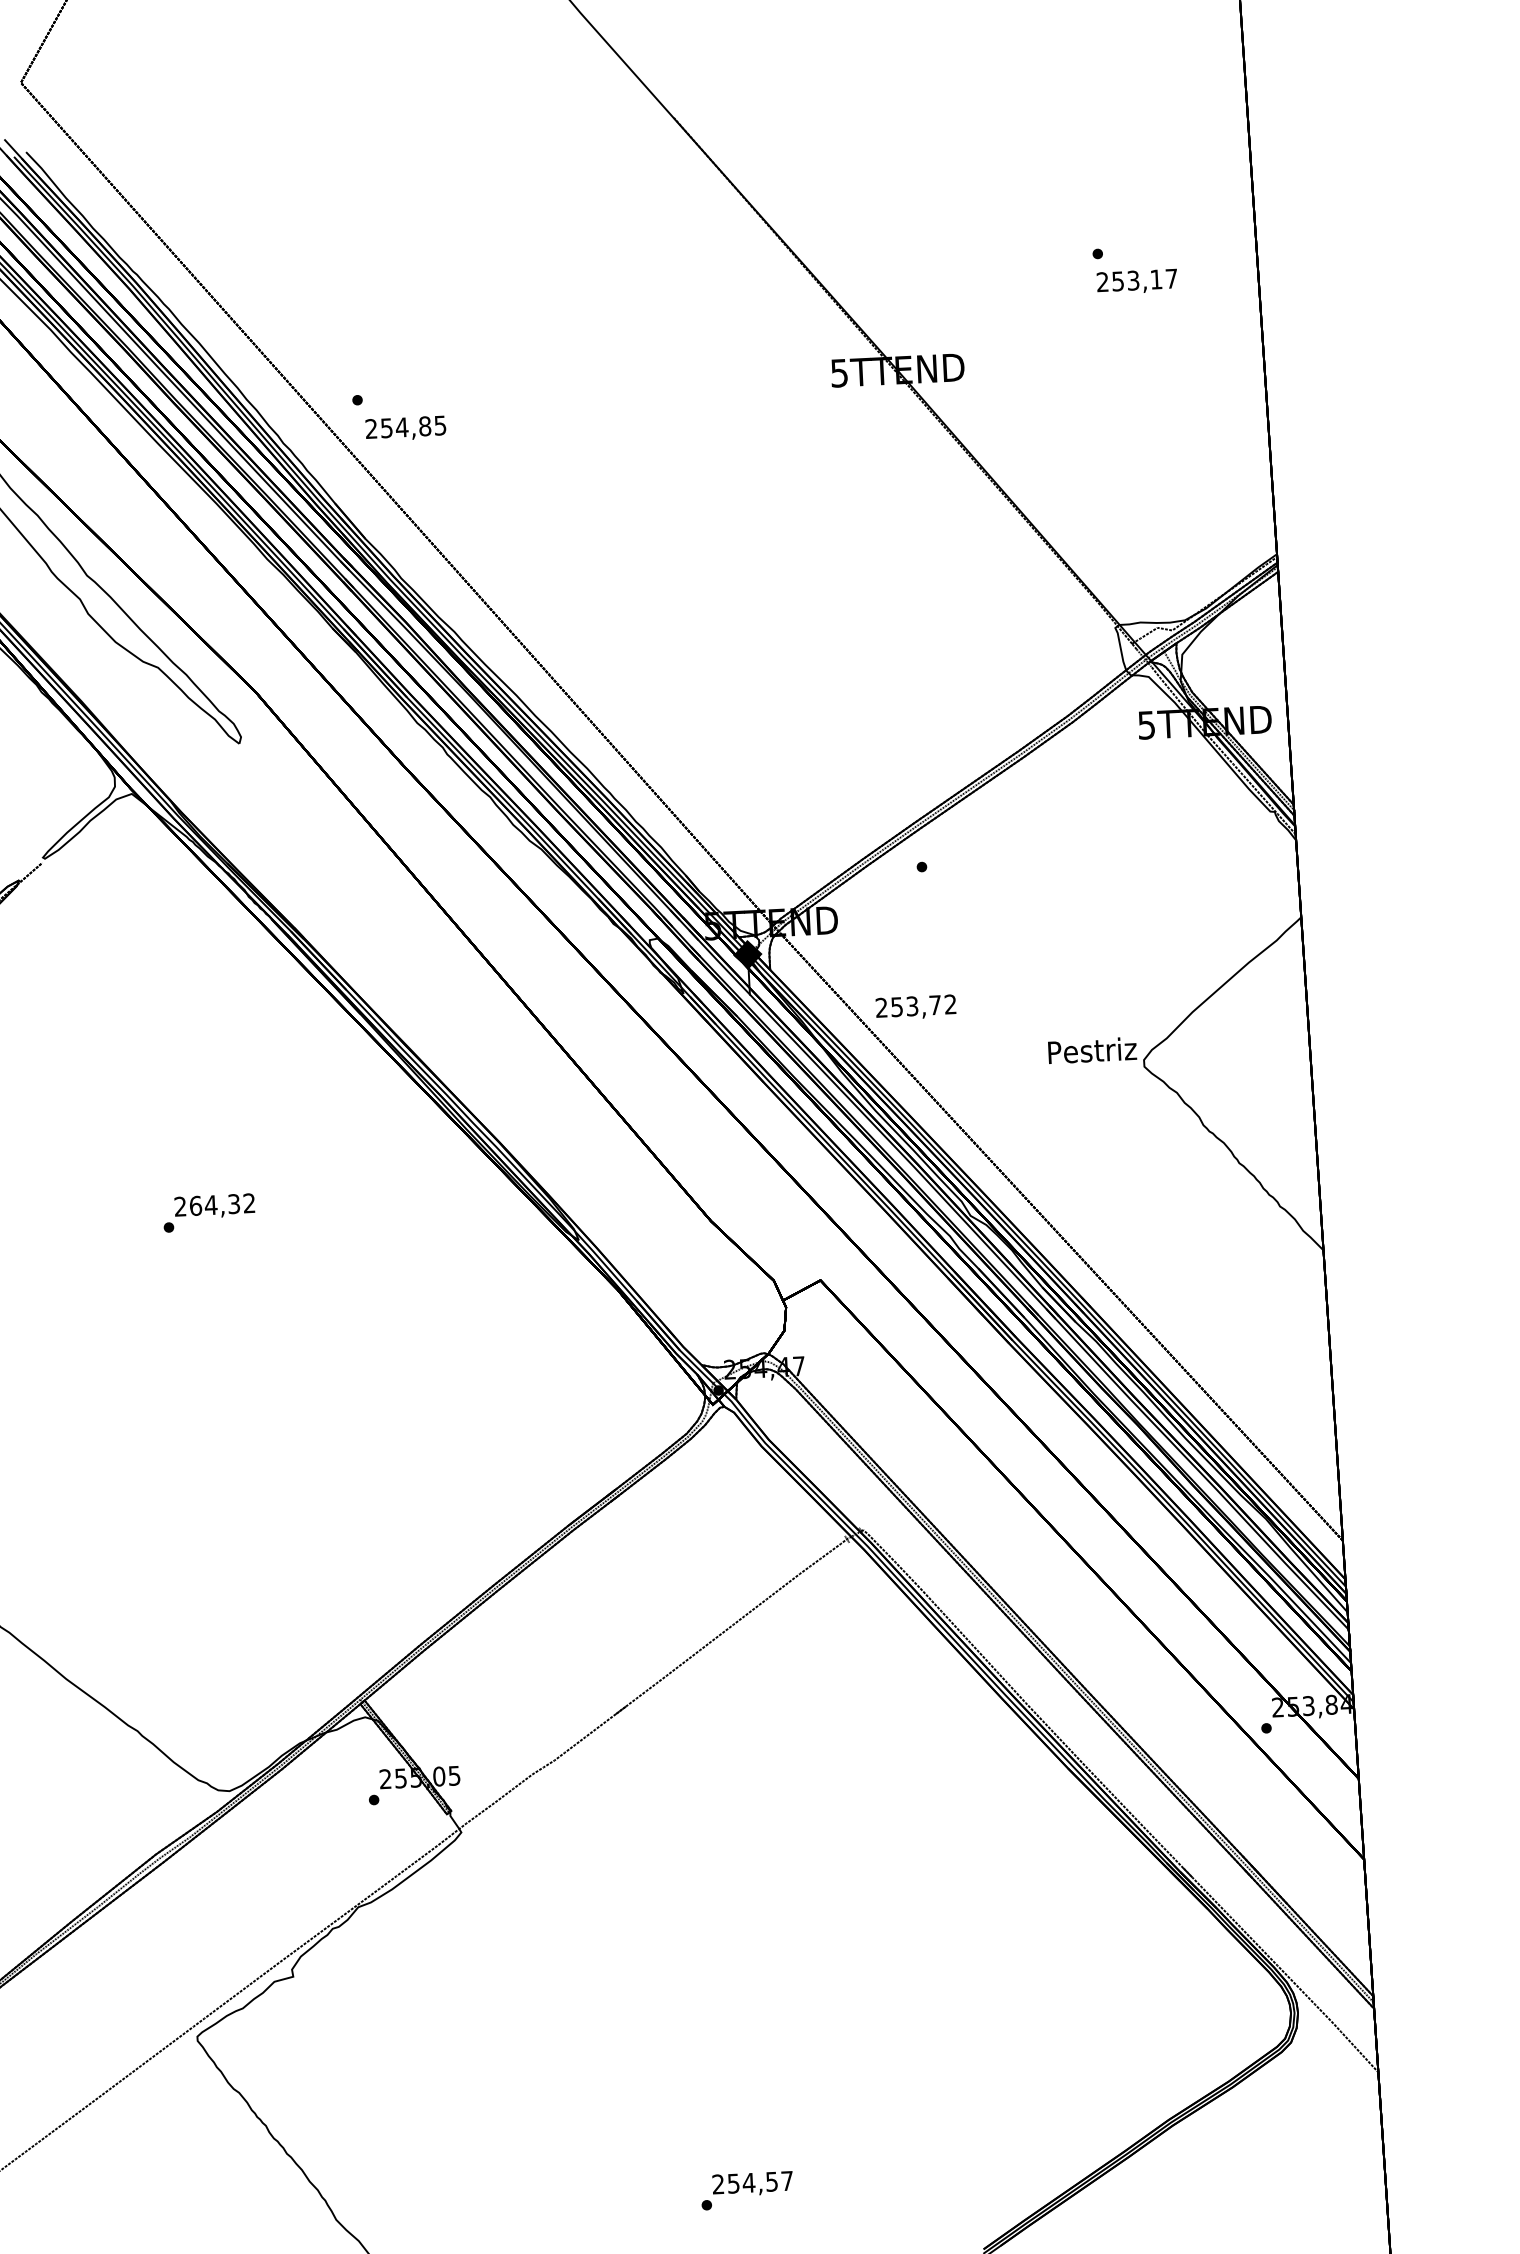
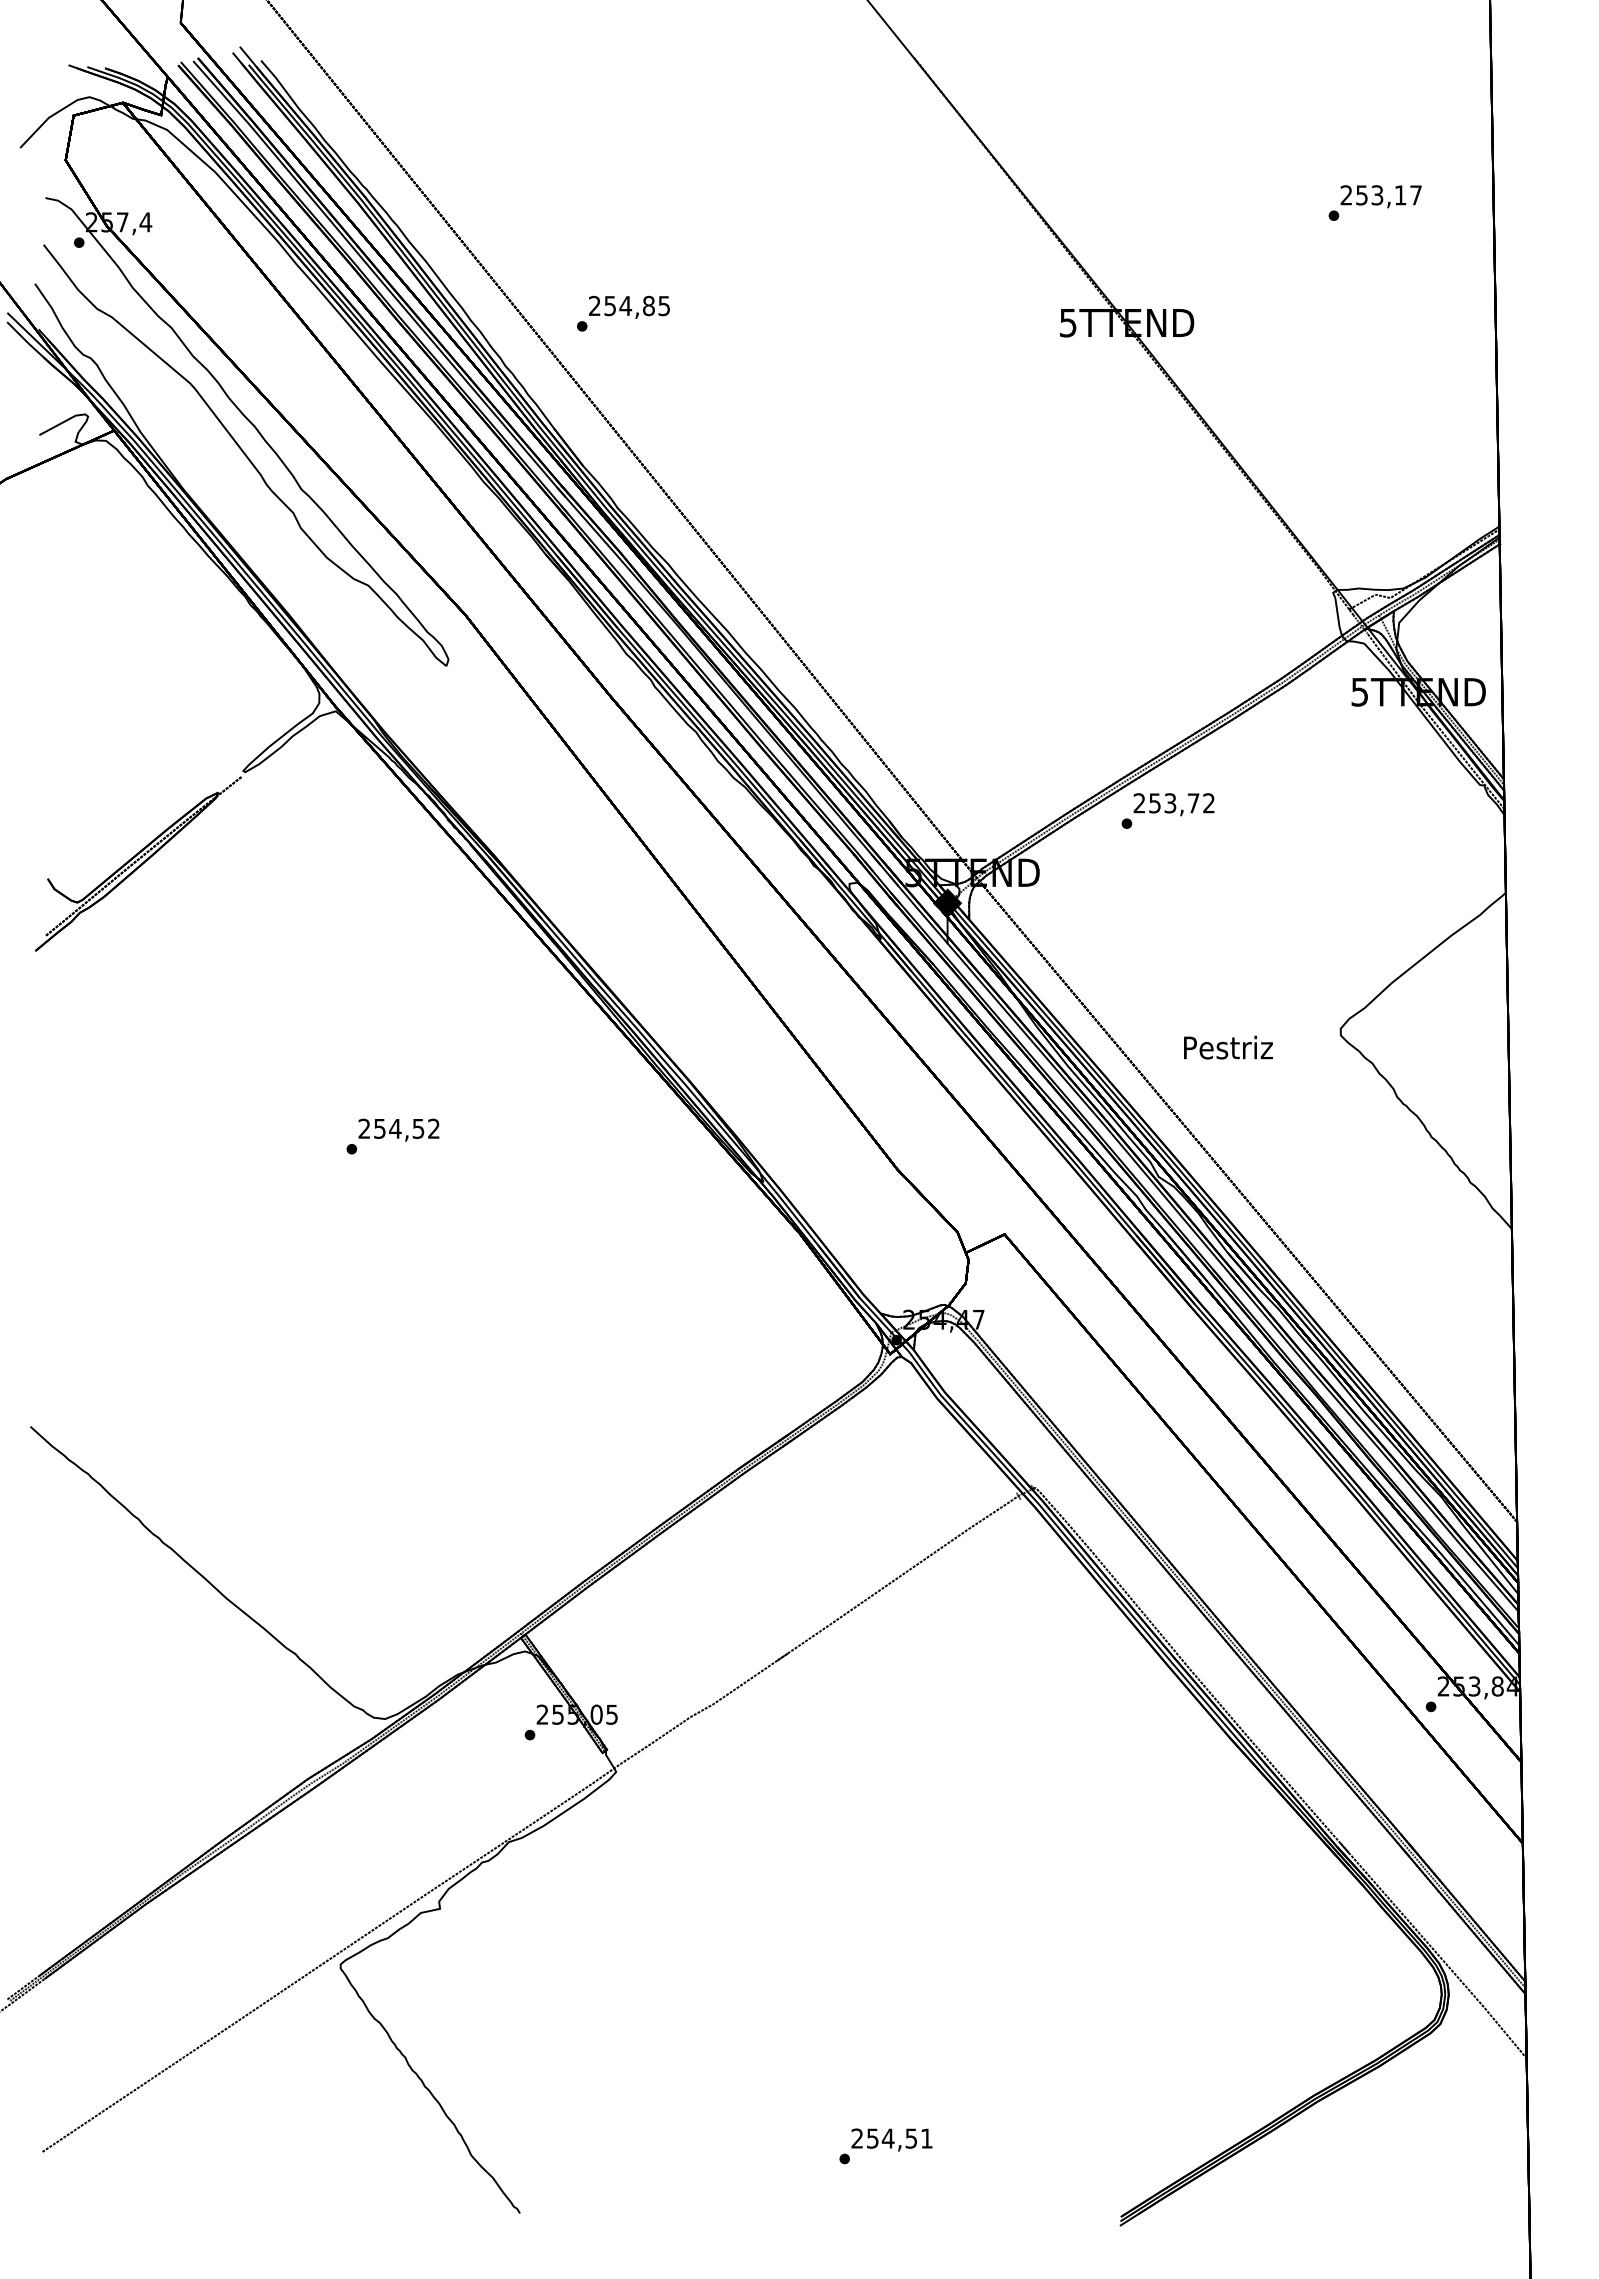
text: (1136, 281) -> (1380, 196), moved
text: (405, 427) -> (629, 306), moved
text: (915, 1007) -> (1173, 804), moved
text: (1092, 1050) -> (1228, 1047), moved
text: (215, 1204) -> (399, 1128), 264,32 -> 254,52
text: (786, 2180) -> (926, 2138), 254,57 -> 254,51

